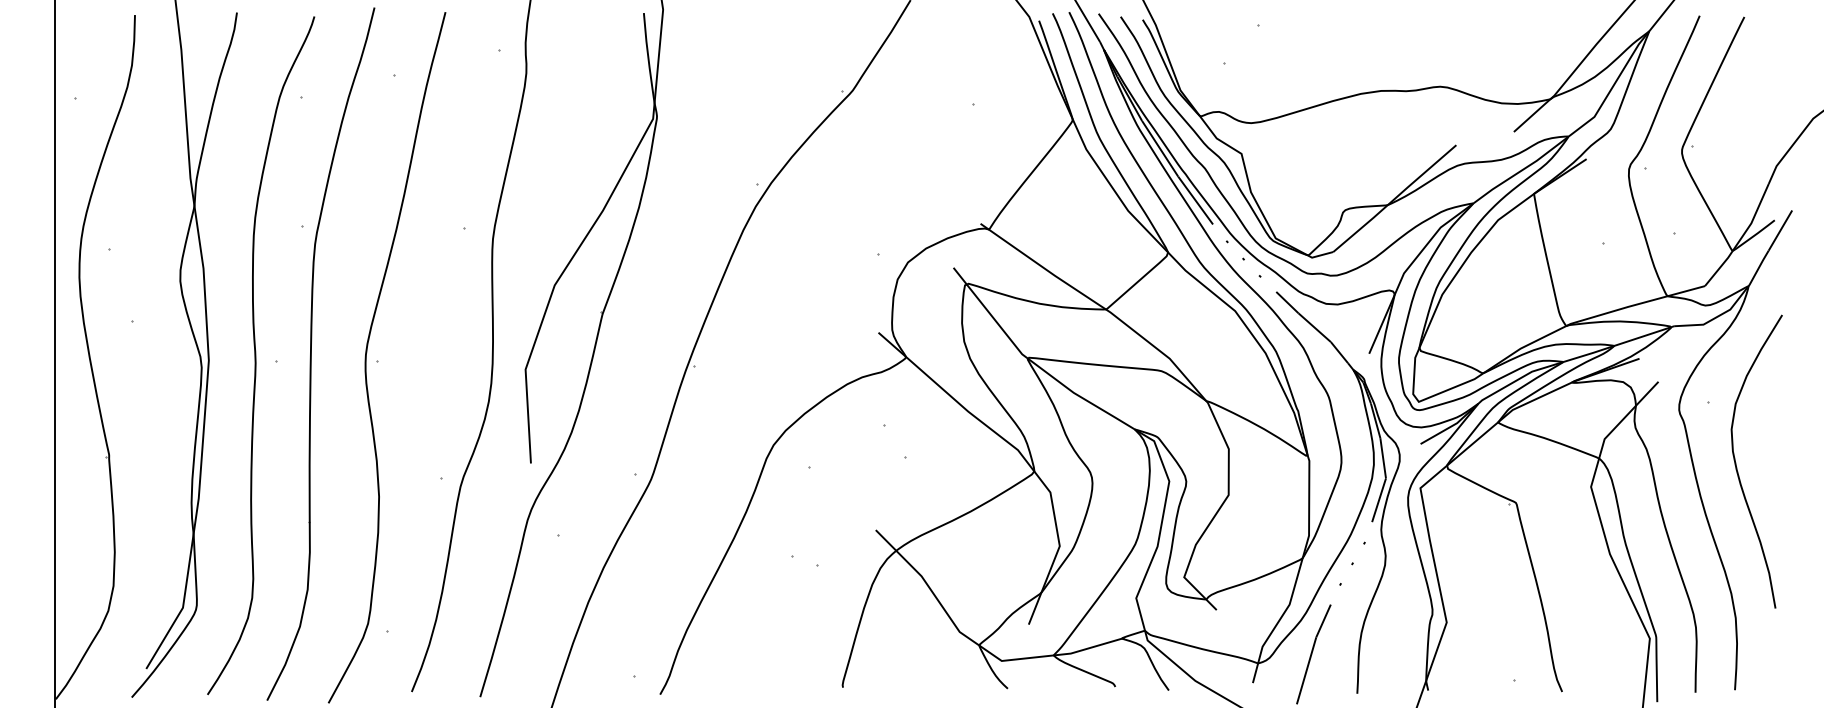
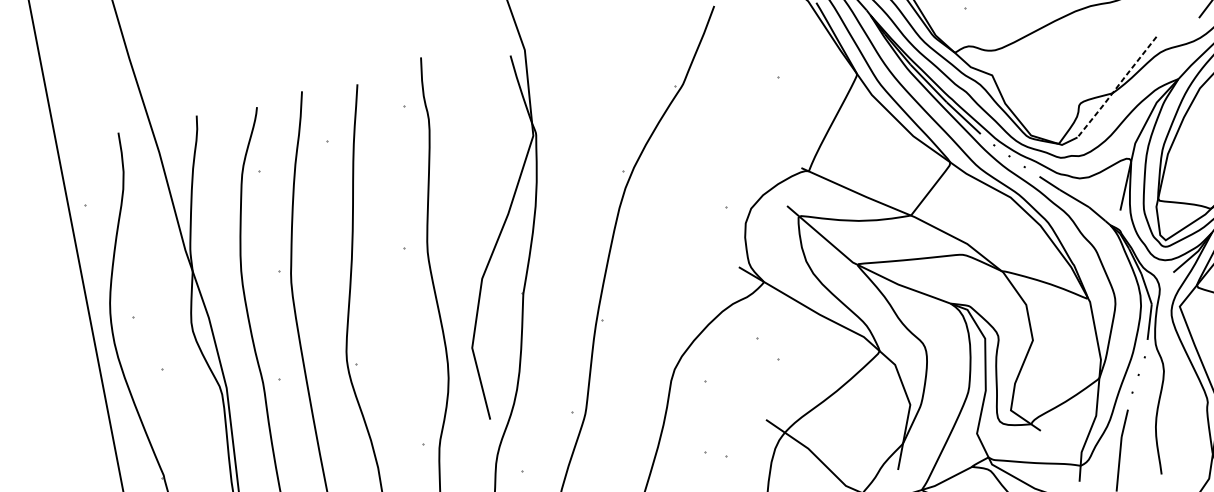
line: (1394, 199) -> (1116, 87), solid -> dashed

